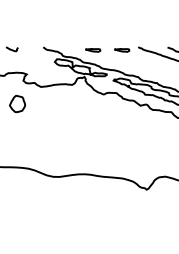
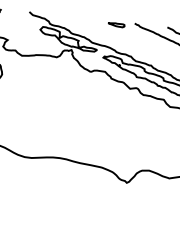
part: (93, 50) -> (84, 21), removed

